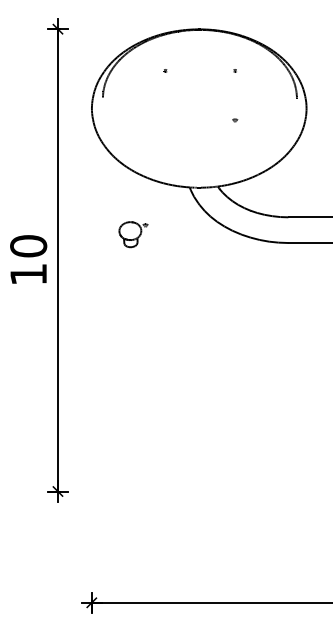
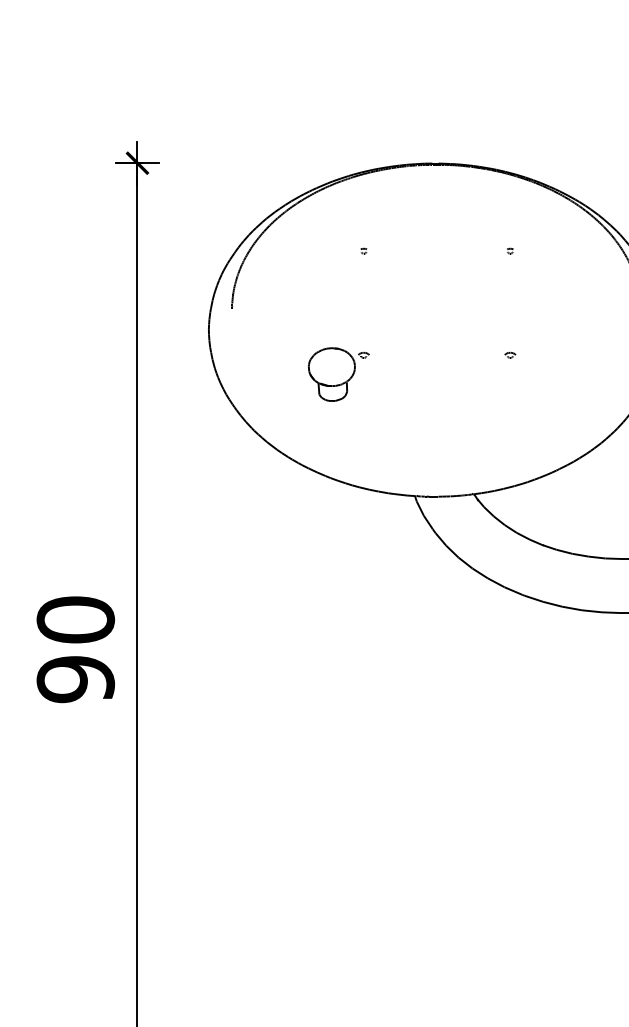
part: (133, 234) -> (338, 374), moved
text: (28, 274) -> (75, 679), 10 -> 90

